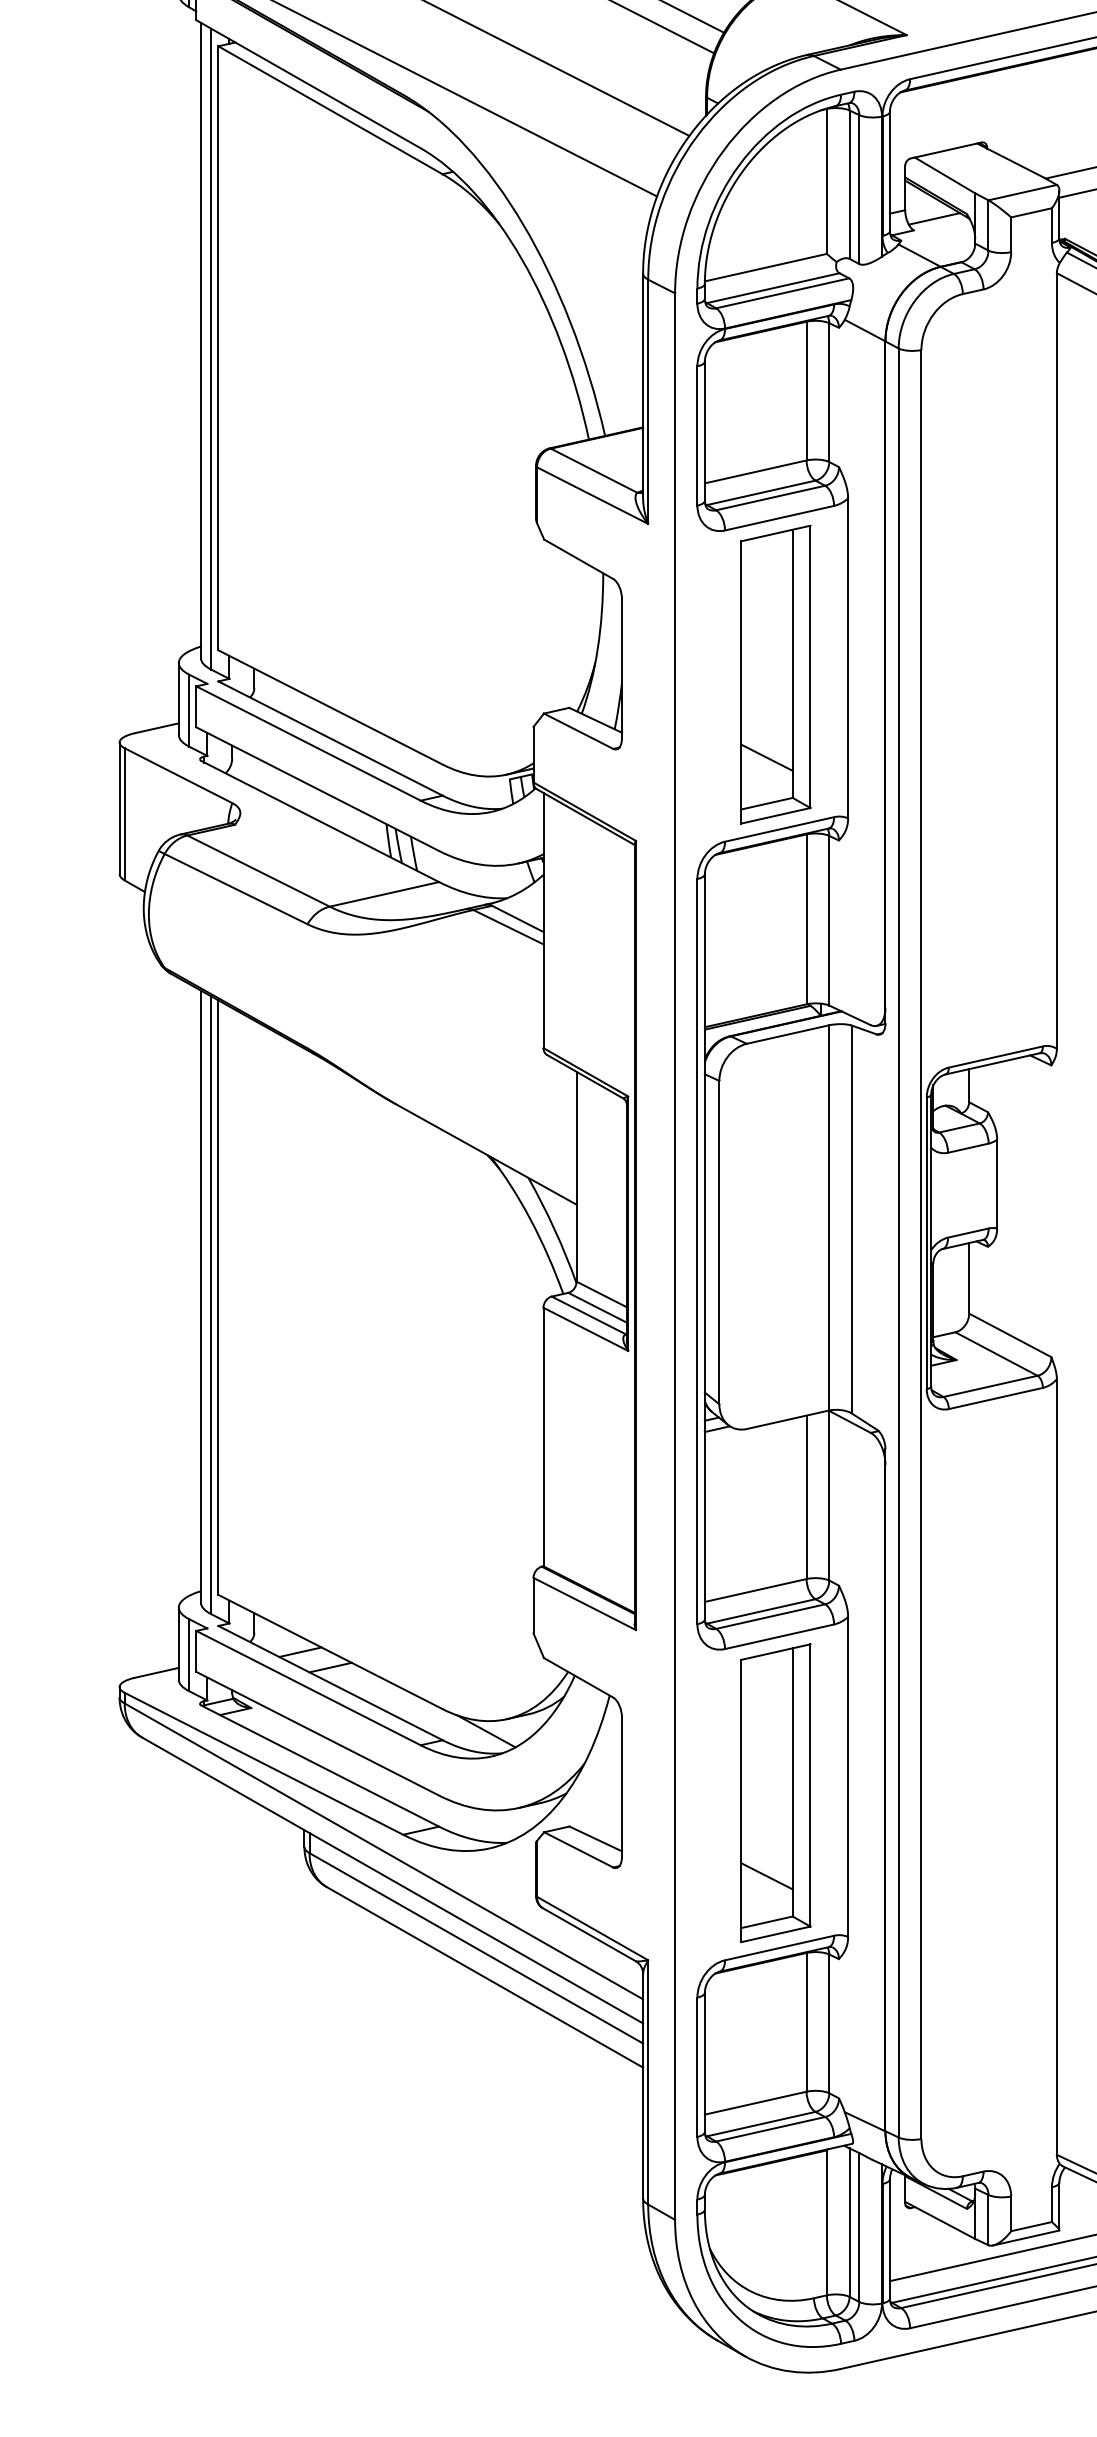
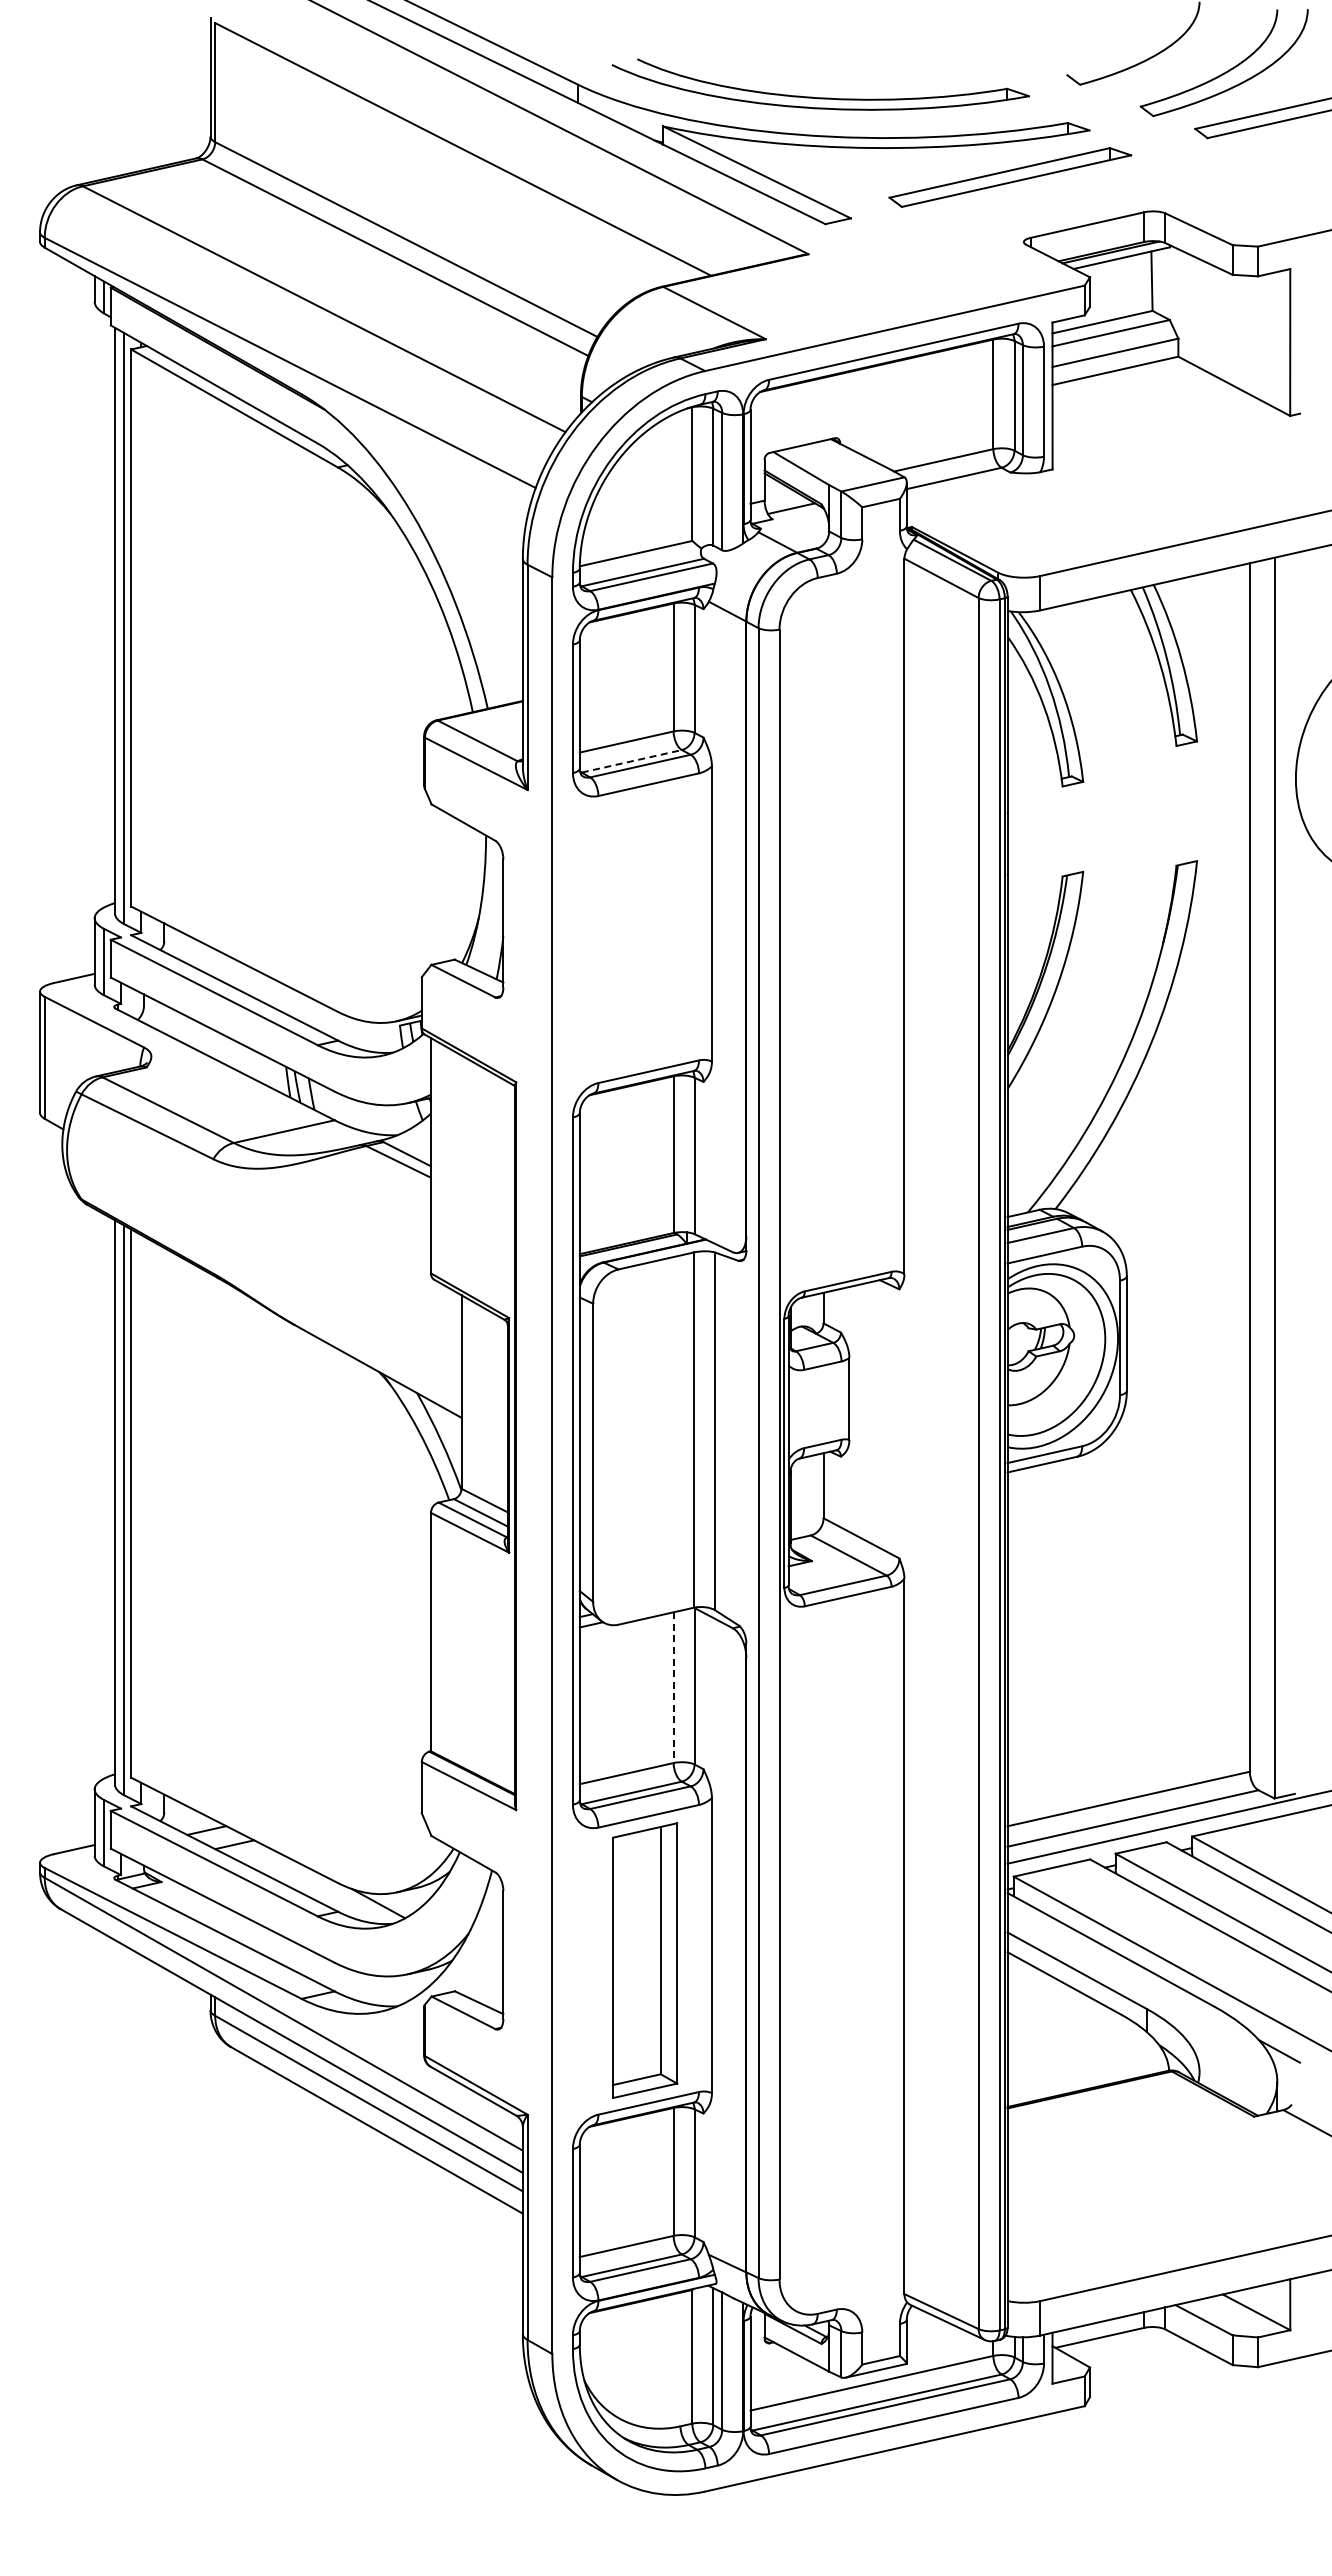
line: (761, 493) -> (632, 761), solid -> dashed
part: (776, 674) -> (645, 928), removed
line: (806, 1498) -> (673, 1688), solid -> dashed
line: (766, 1876) -> (636, 2037), removed

